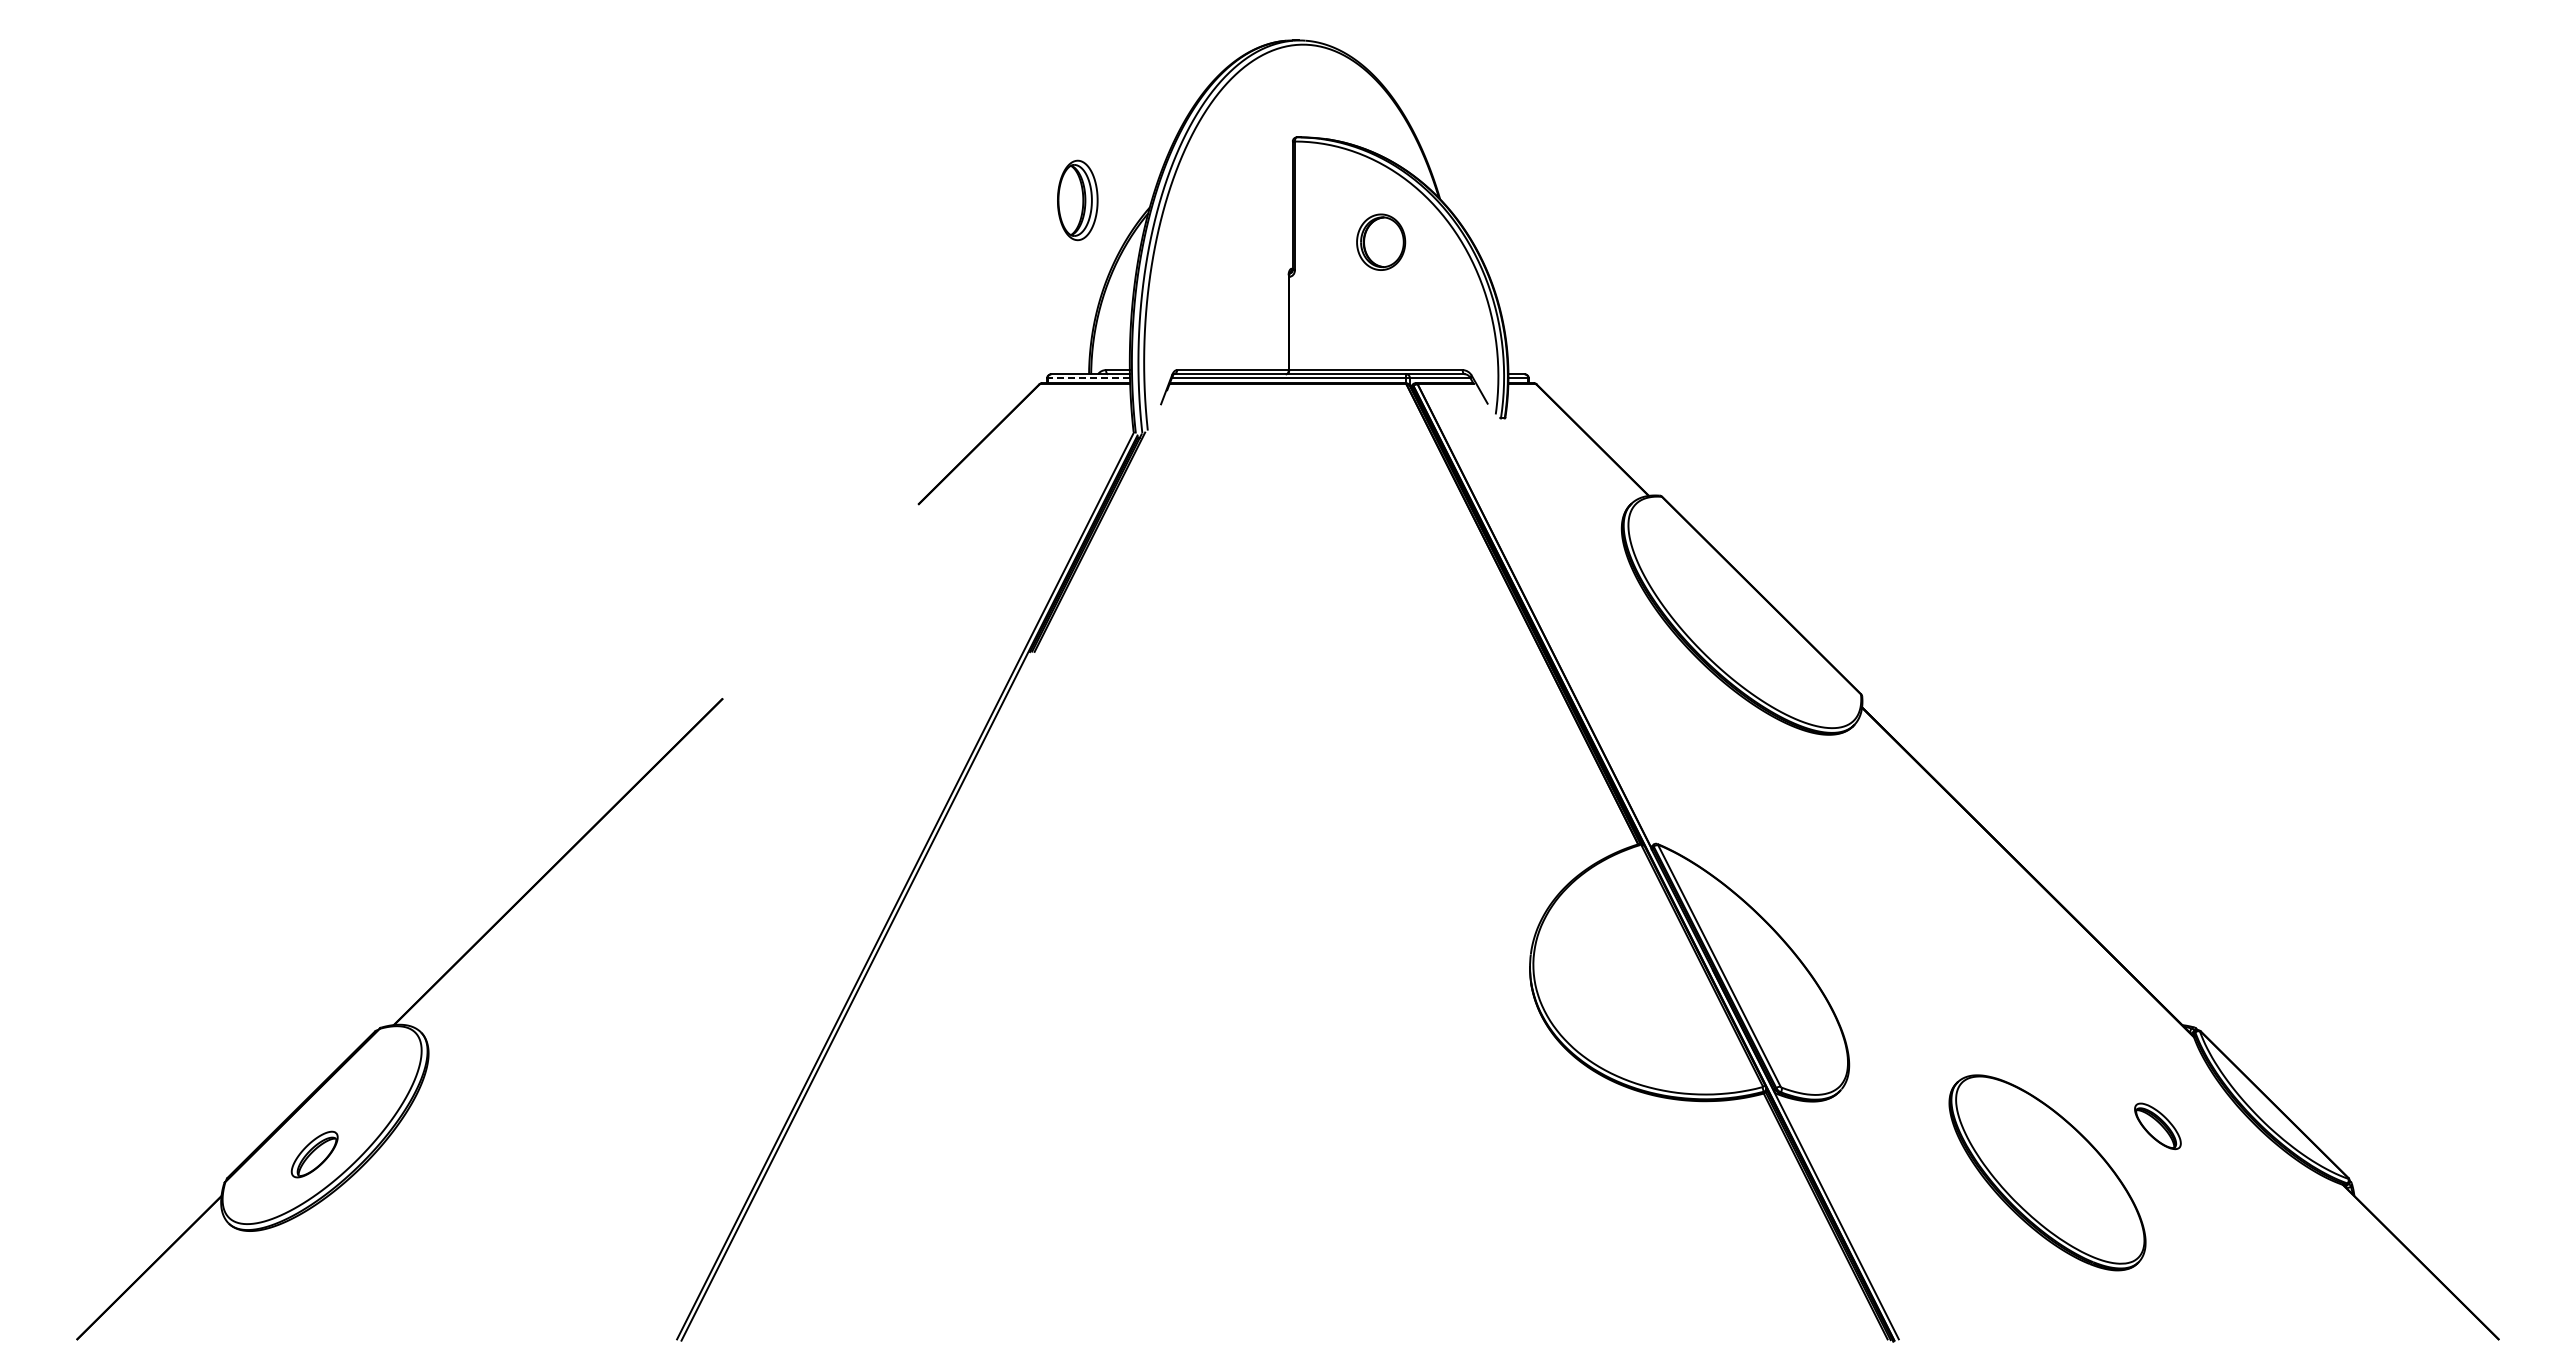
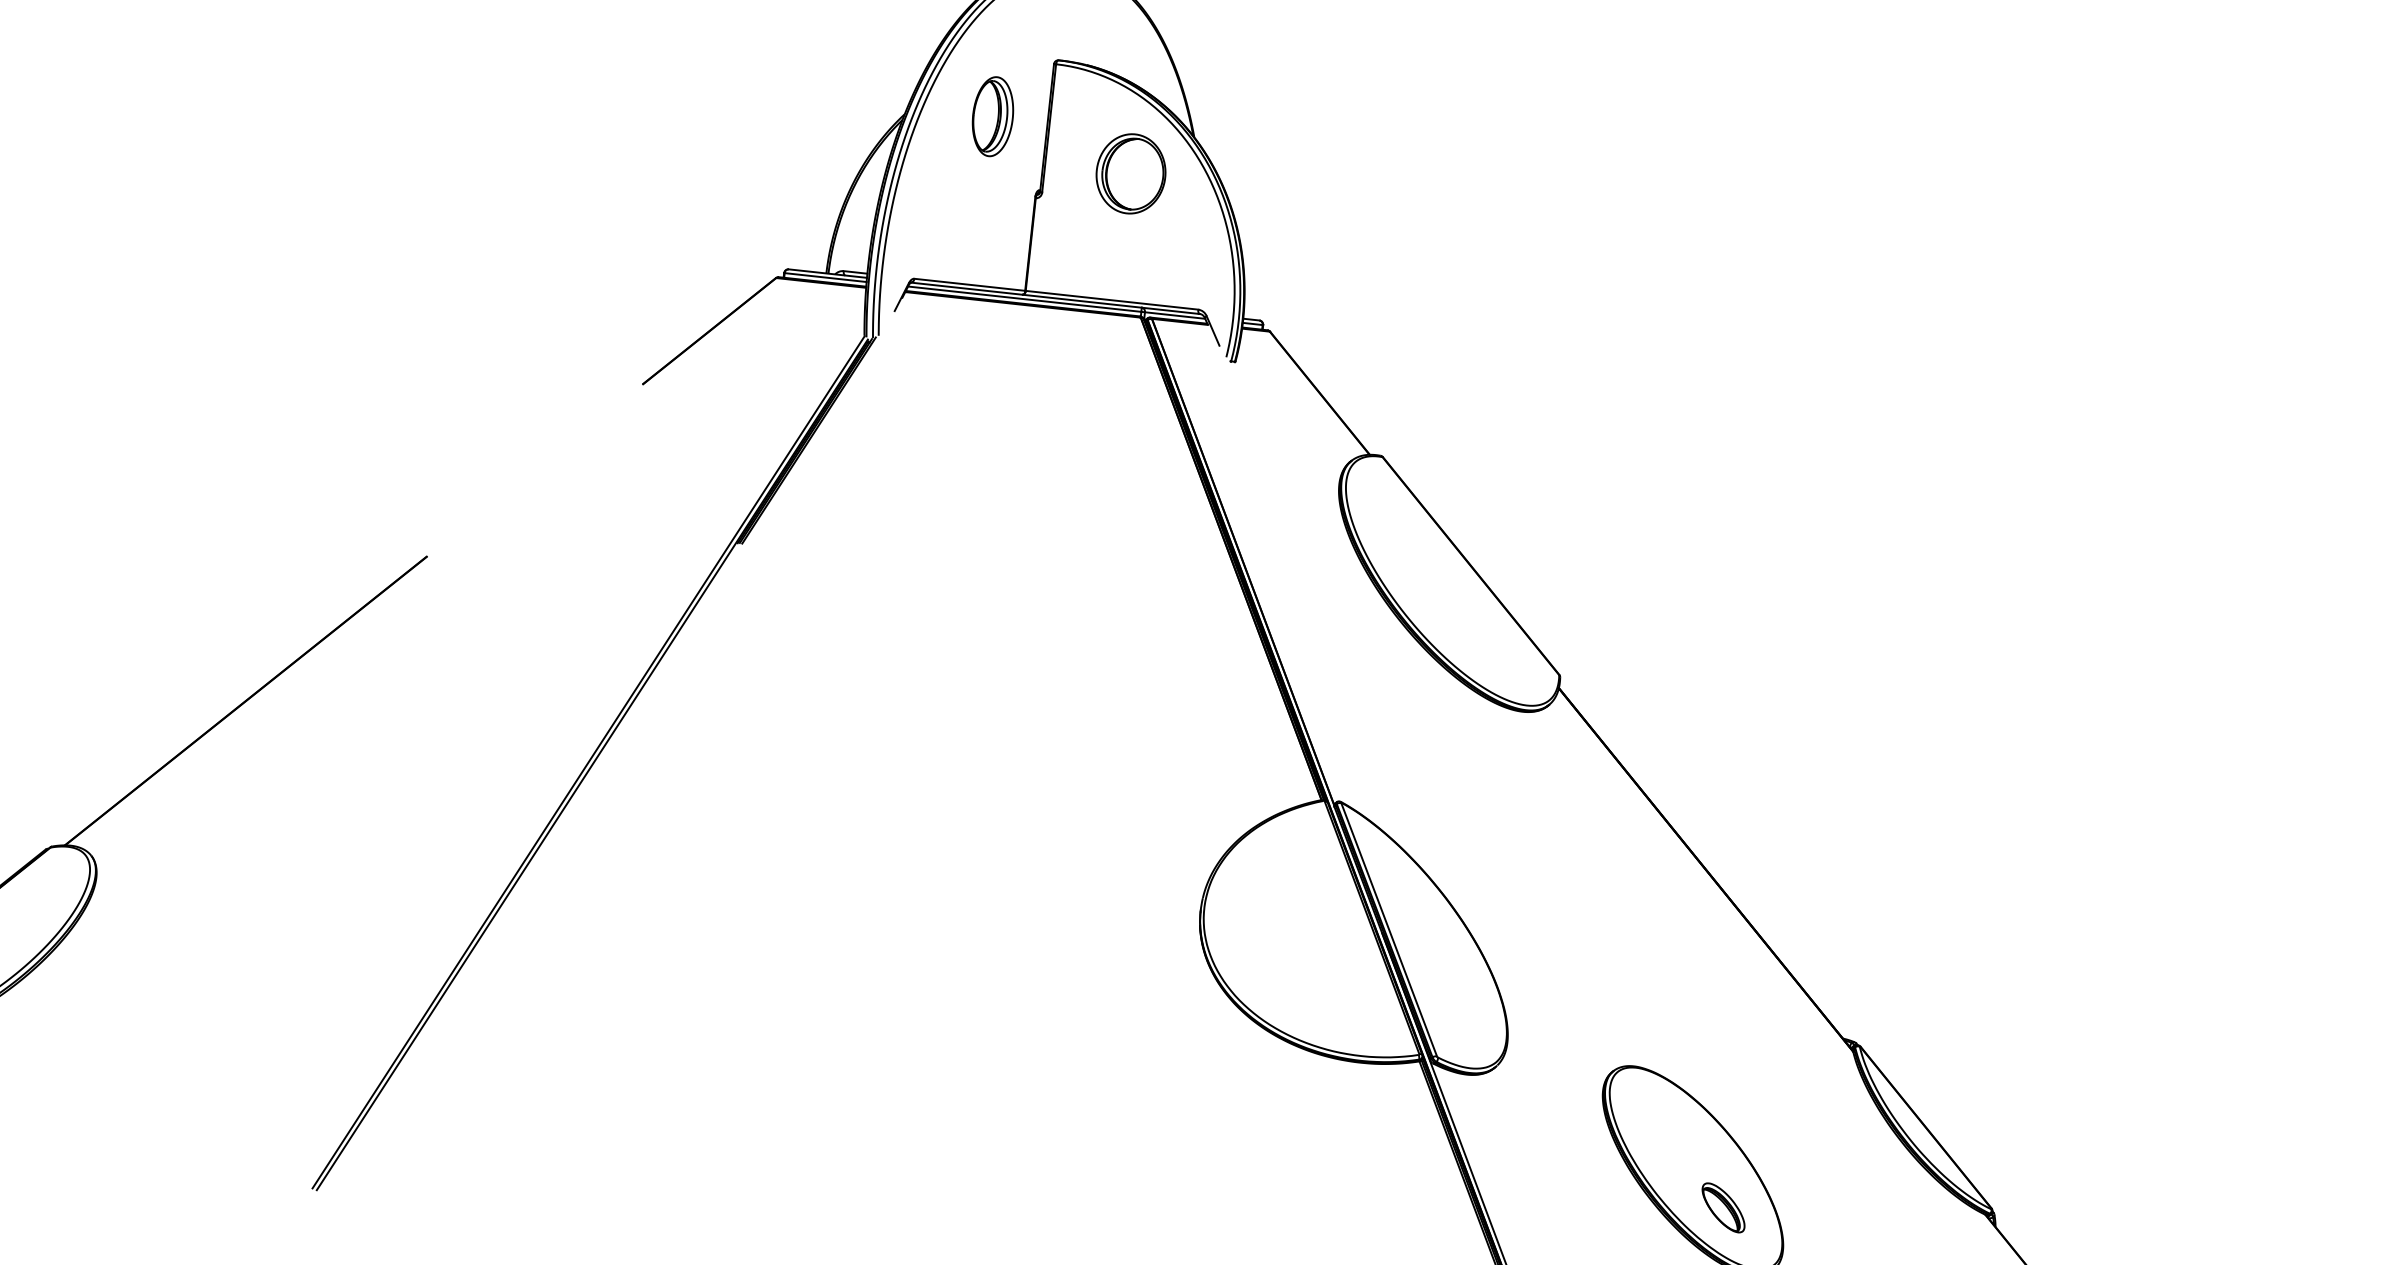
part: (1077, 200) -> (992, 116), moved
part: (1380, 241) -> (1130, 172), size x1.43
line: (1088, 378) -> (825, 277), dashed -> solid
part: (2157, 1126) -> (1723, 1207), moved

